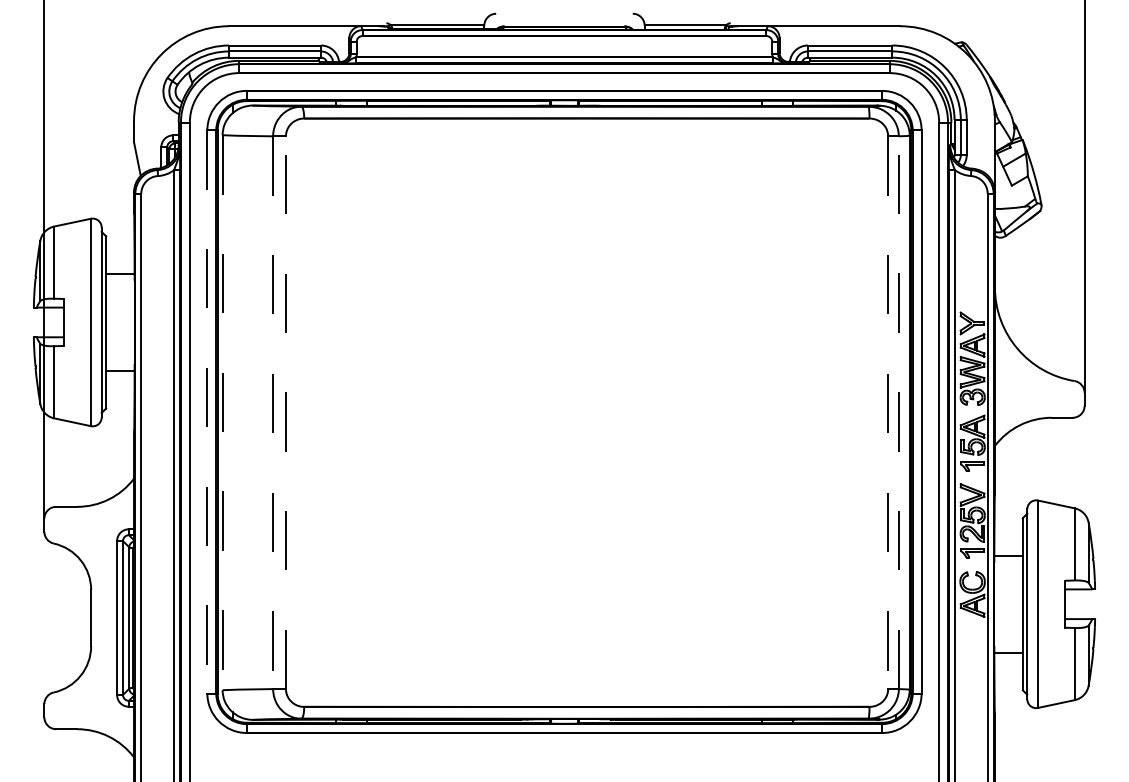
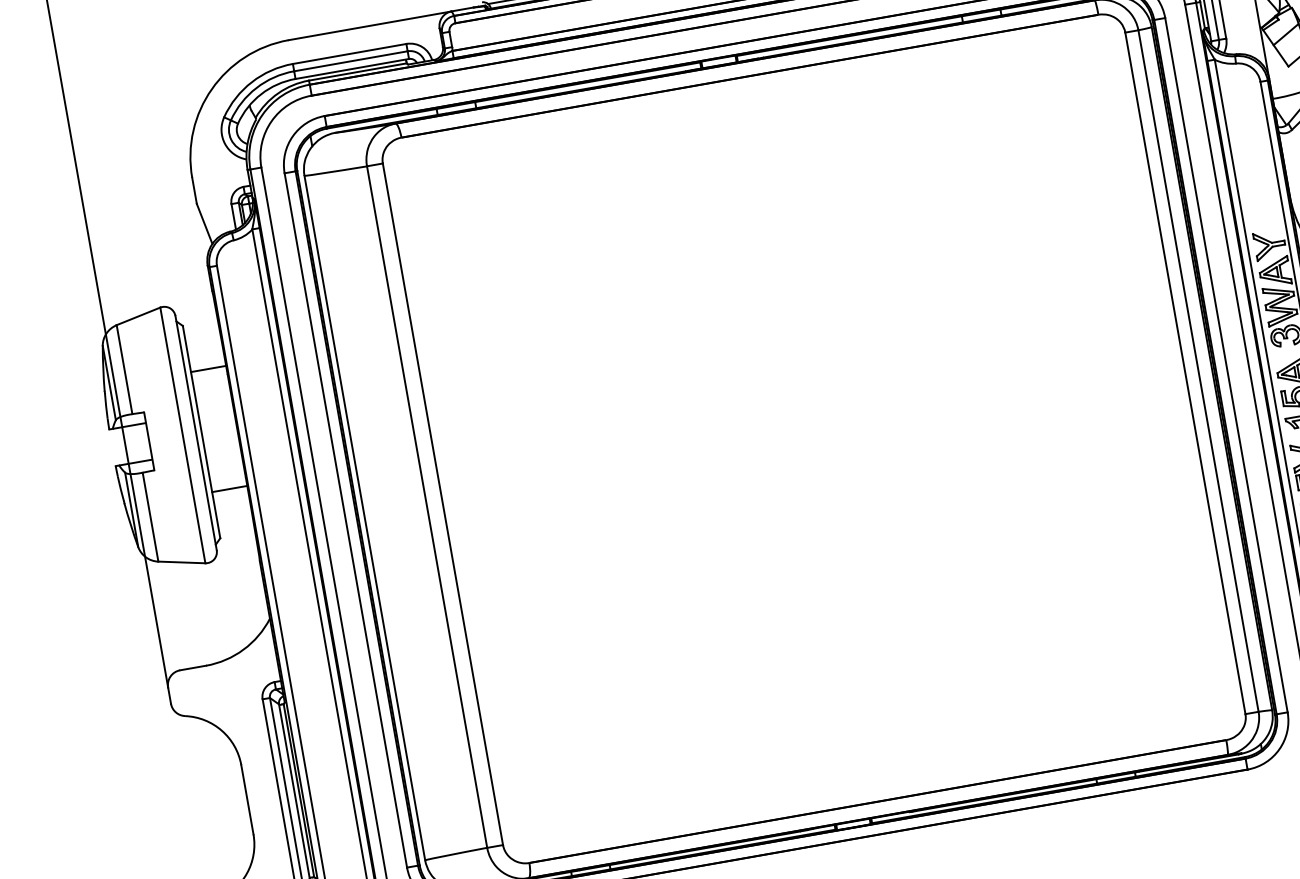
line: (207, 411) -> (345, 519), dashed -> solid
line: (222, 412) -> (364, 517), dashed -> solid
line: (285, 412) -> (442, 504), dashed -> solid
line: (898, 412) -> (1198, 370), dashed -> solid
line: (273, 413) -> (427, 507), dashed -> solid
line: (888, 413) -> (1185, 374), dashed -> solid

